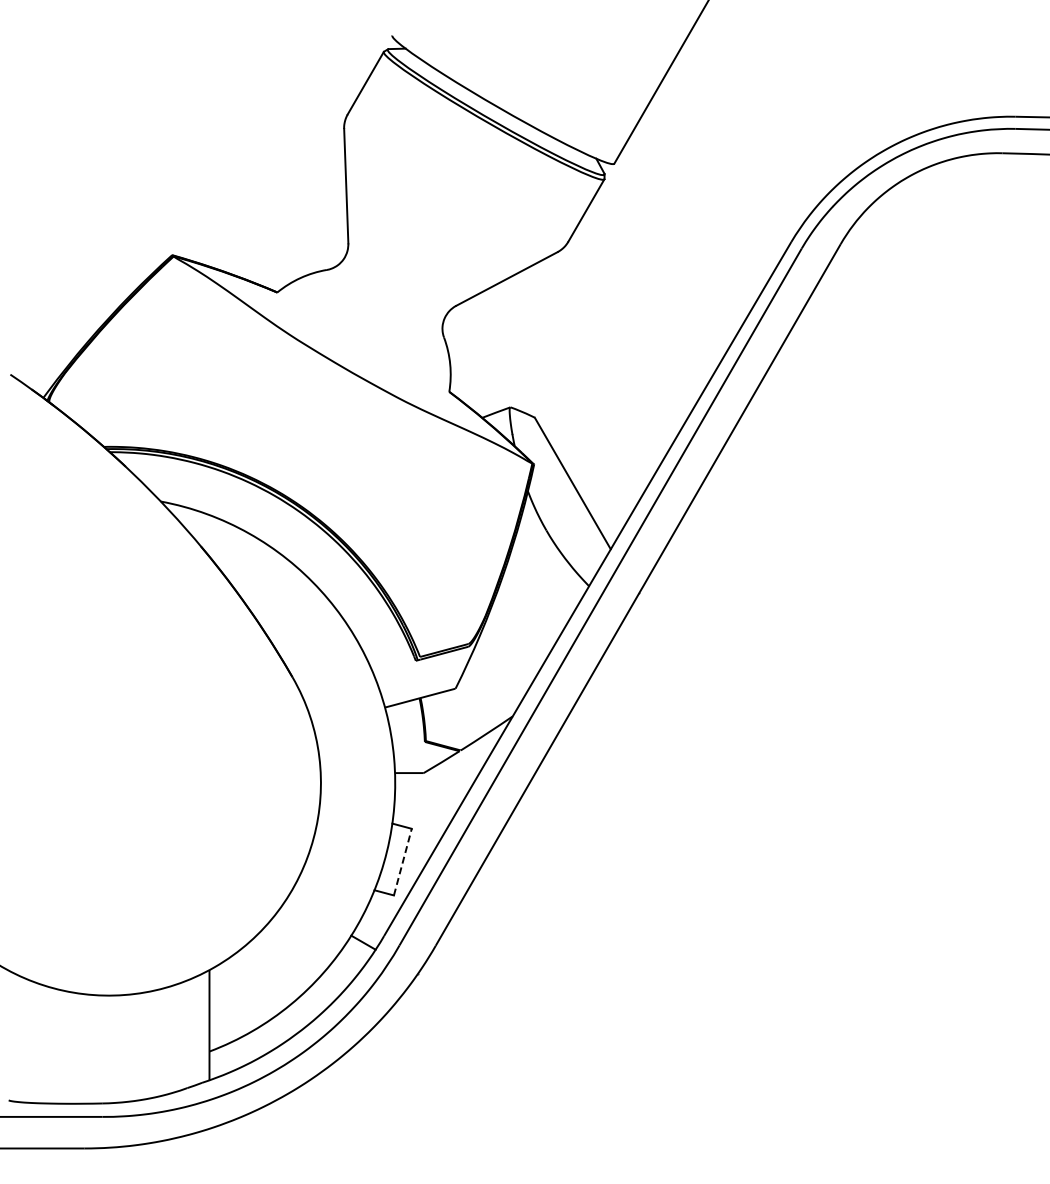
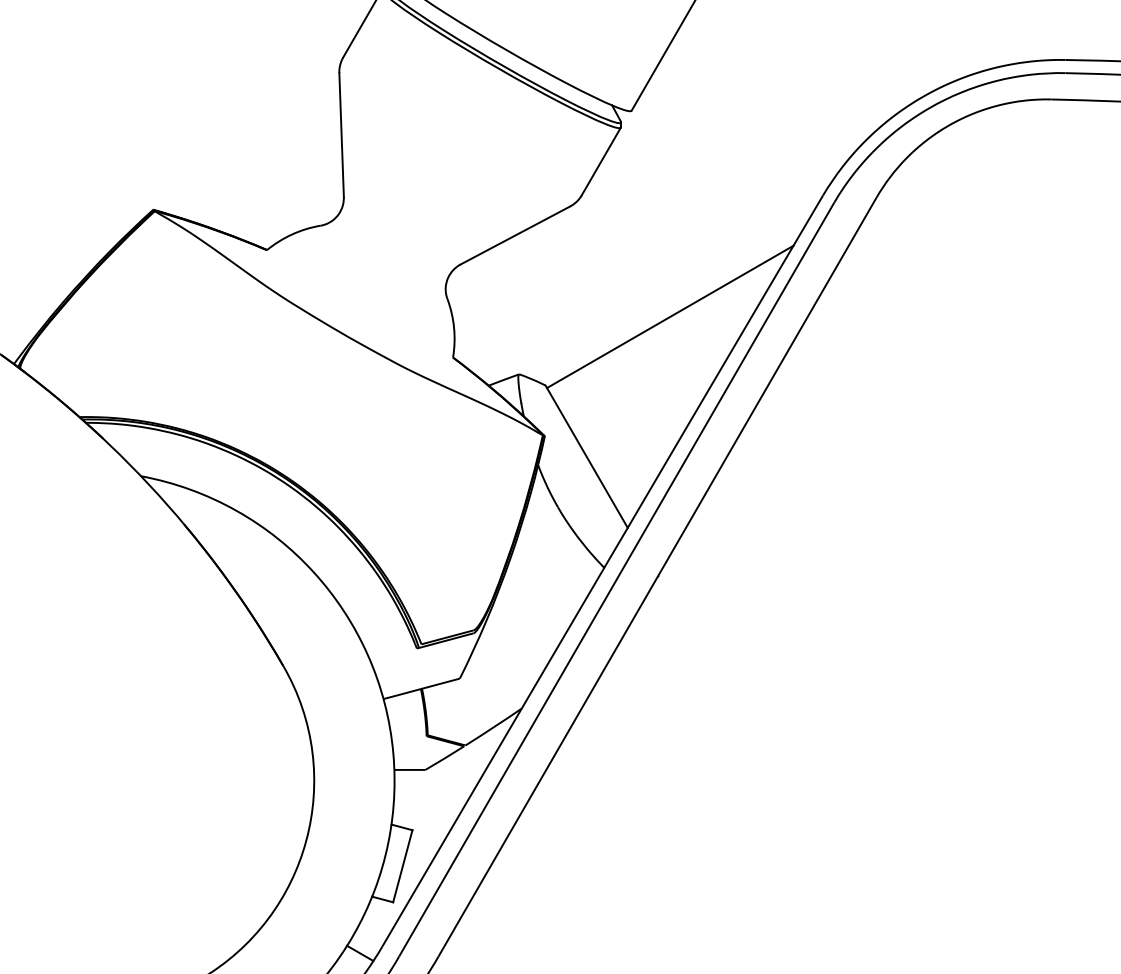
line: (650, 354) -> (670, 317), added
line: (403, 861) -> (403, 865), dashed -> solid

